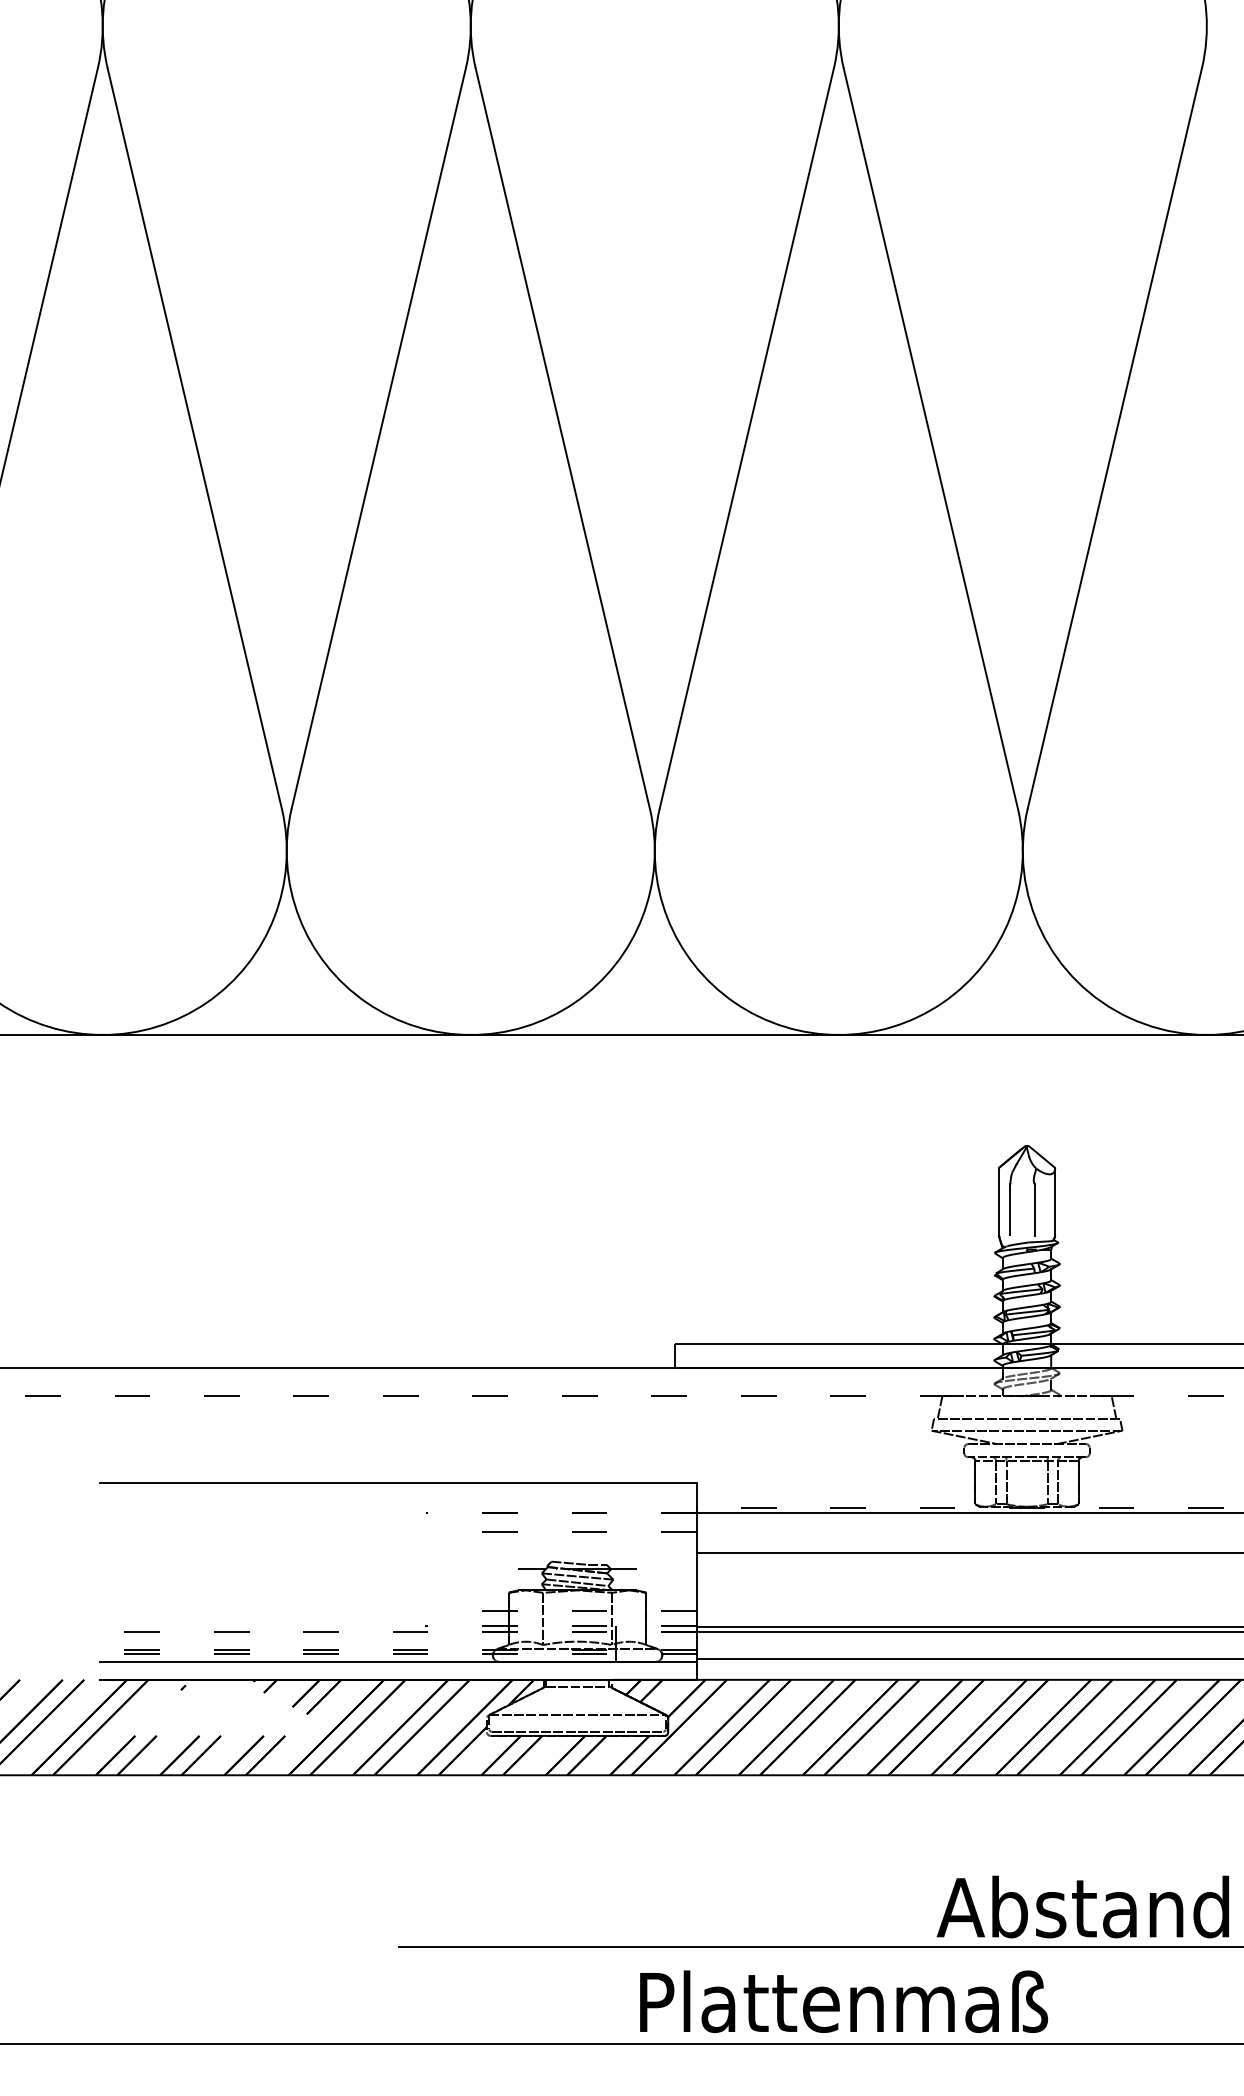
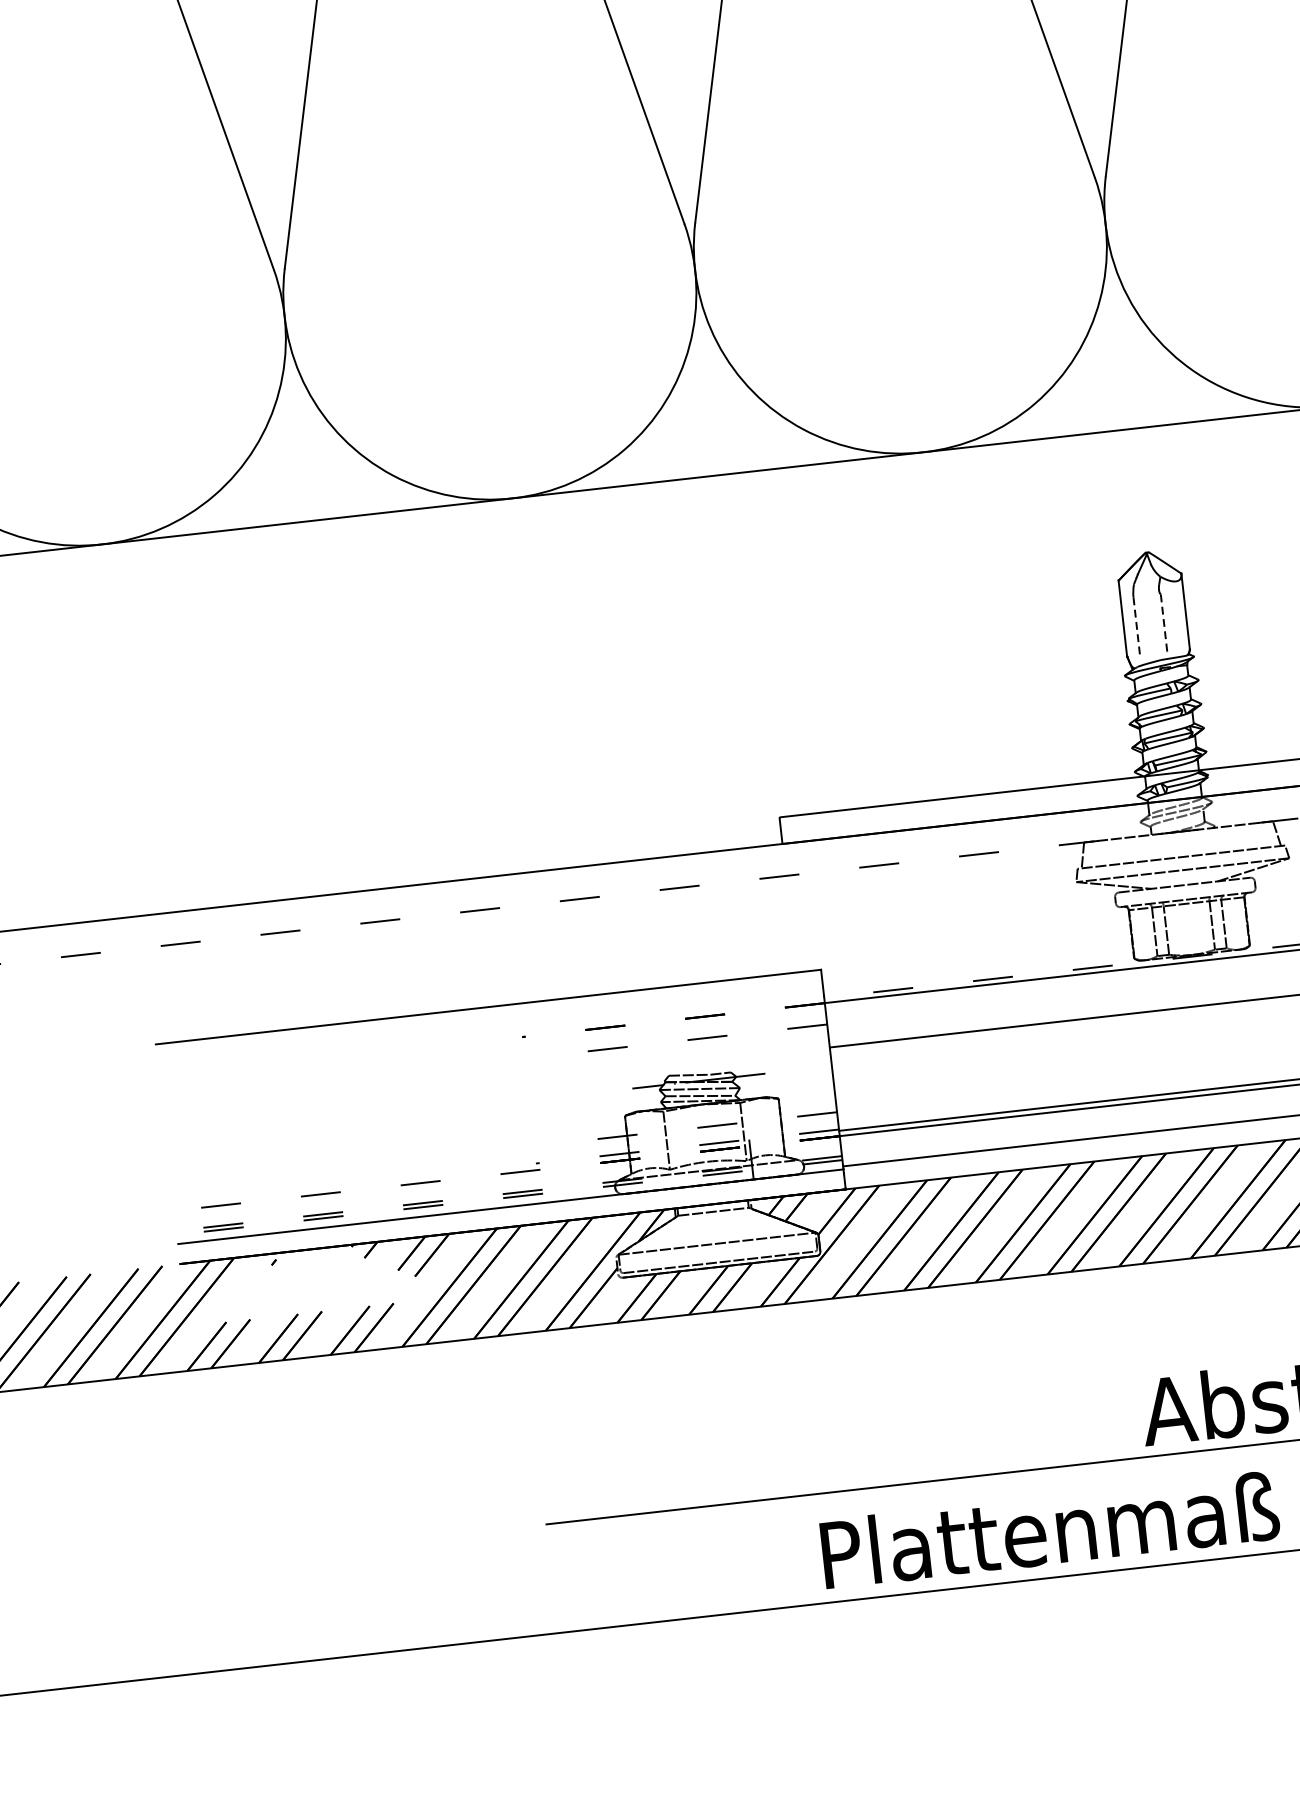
line: (1010, 1209) -> (1136, 625), solid -> dashed
line: (1034, 1210) -> (1163, 623), solid -> dashed

